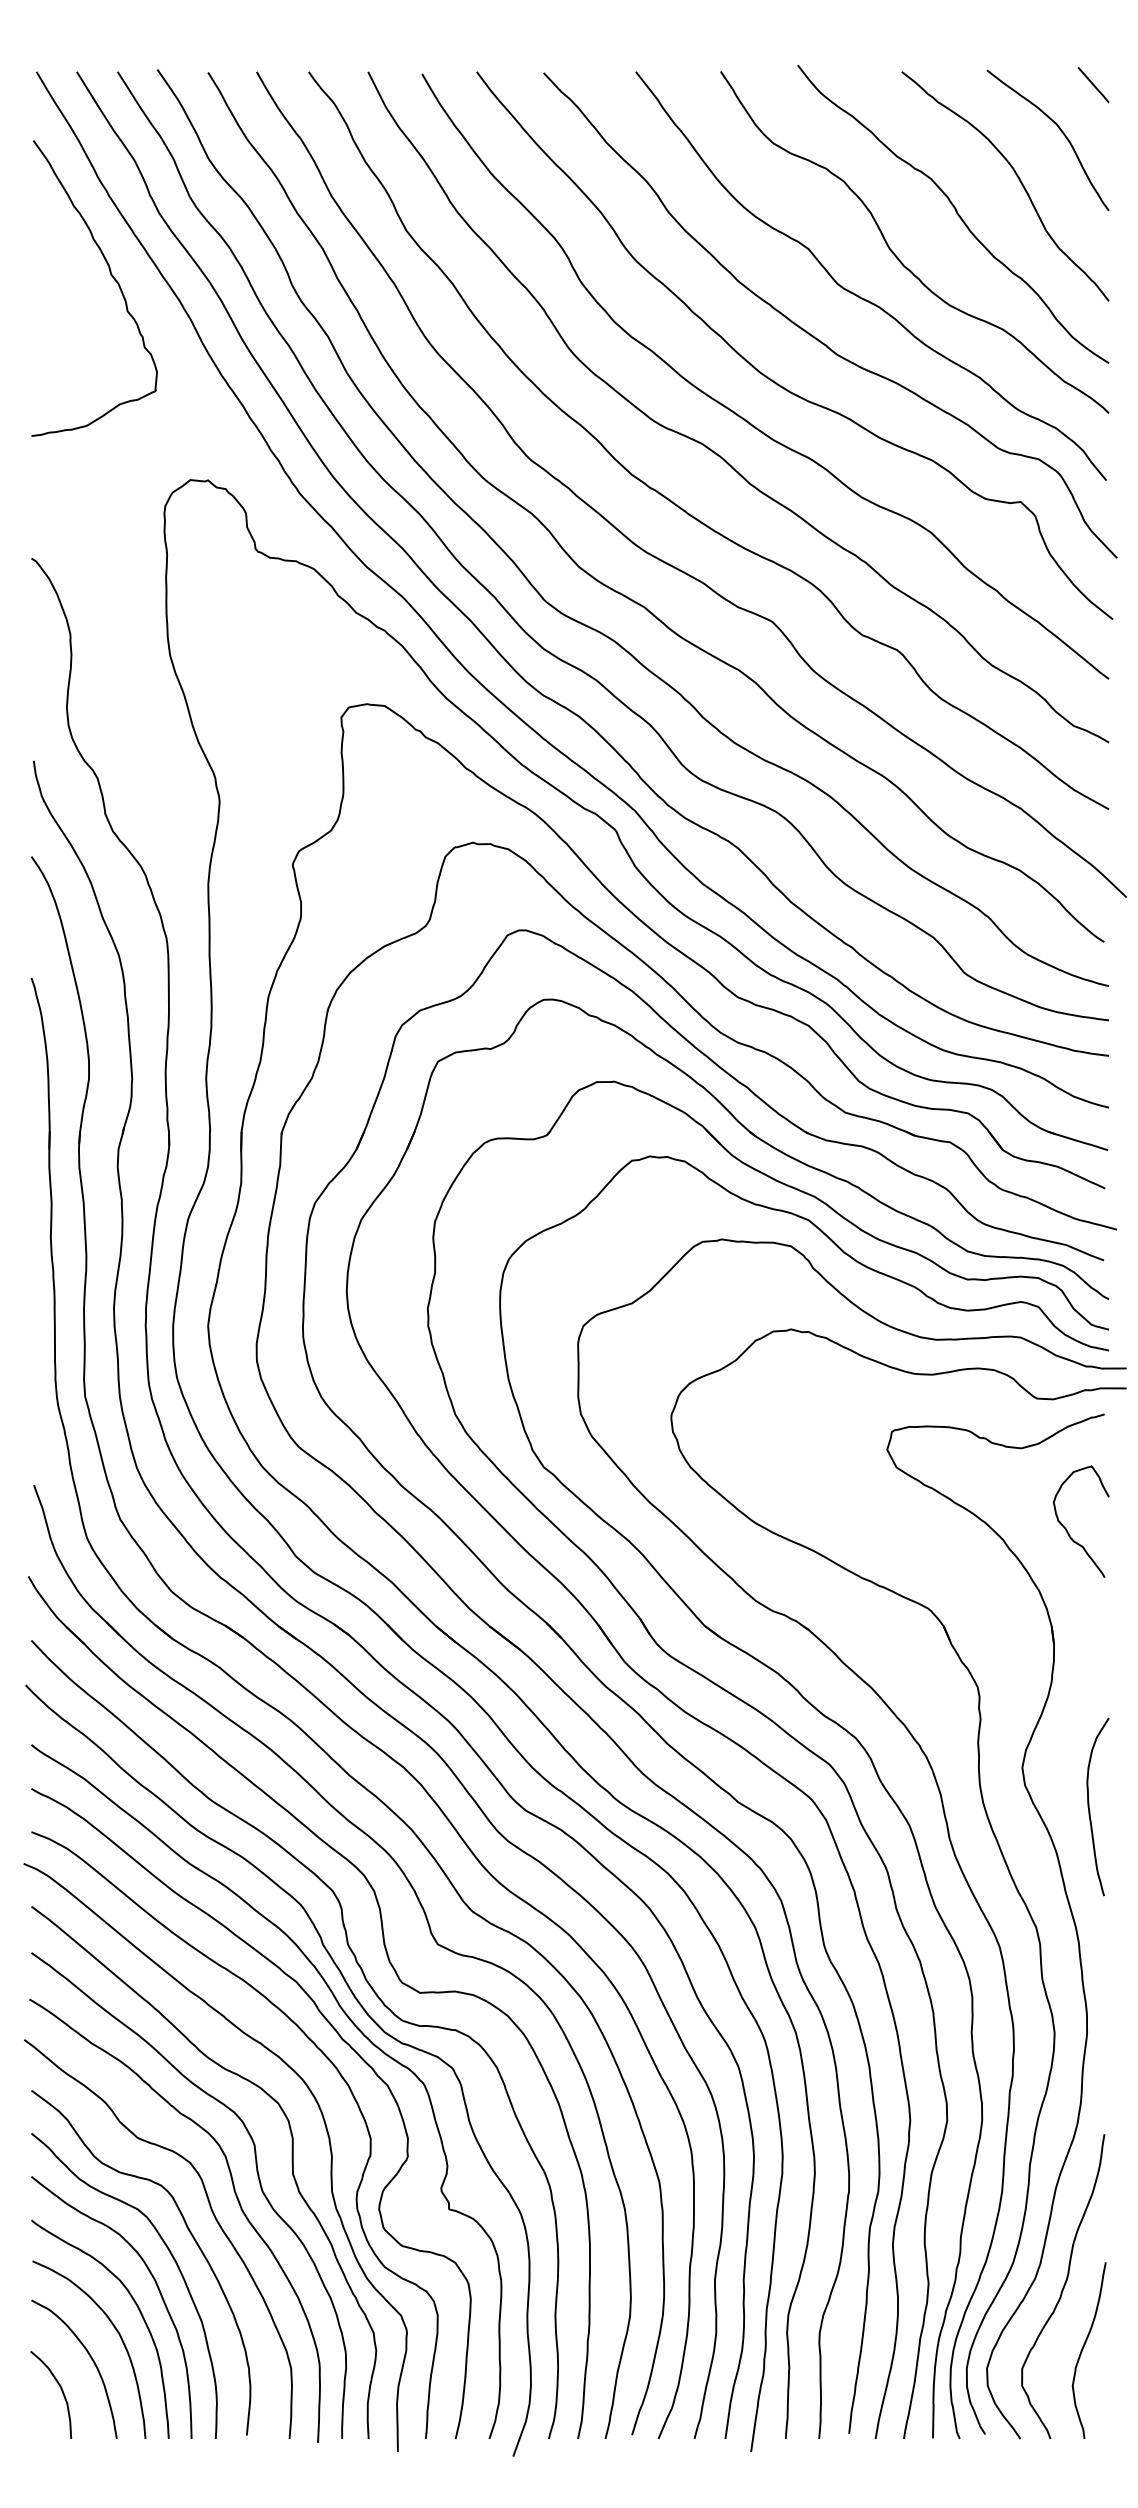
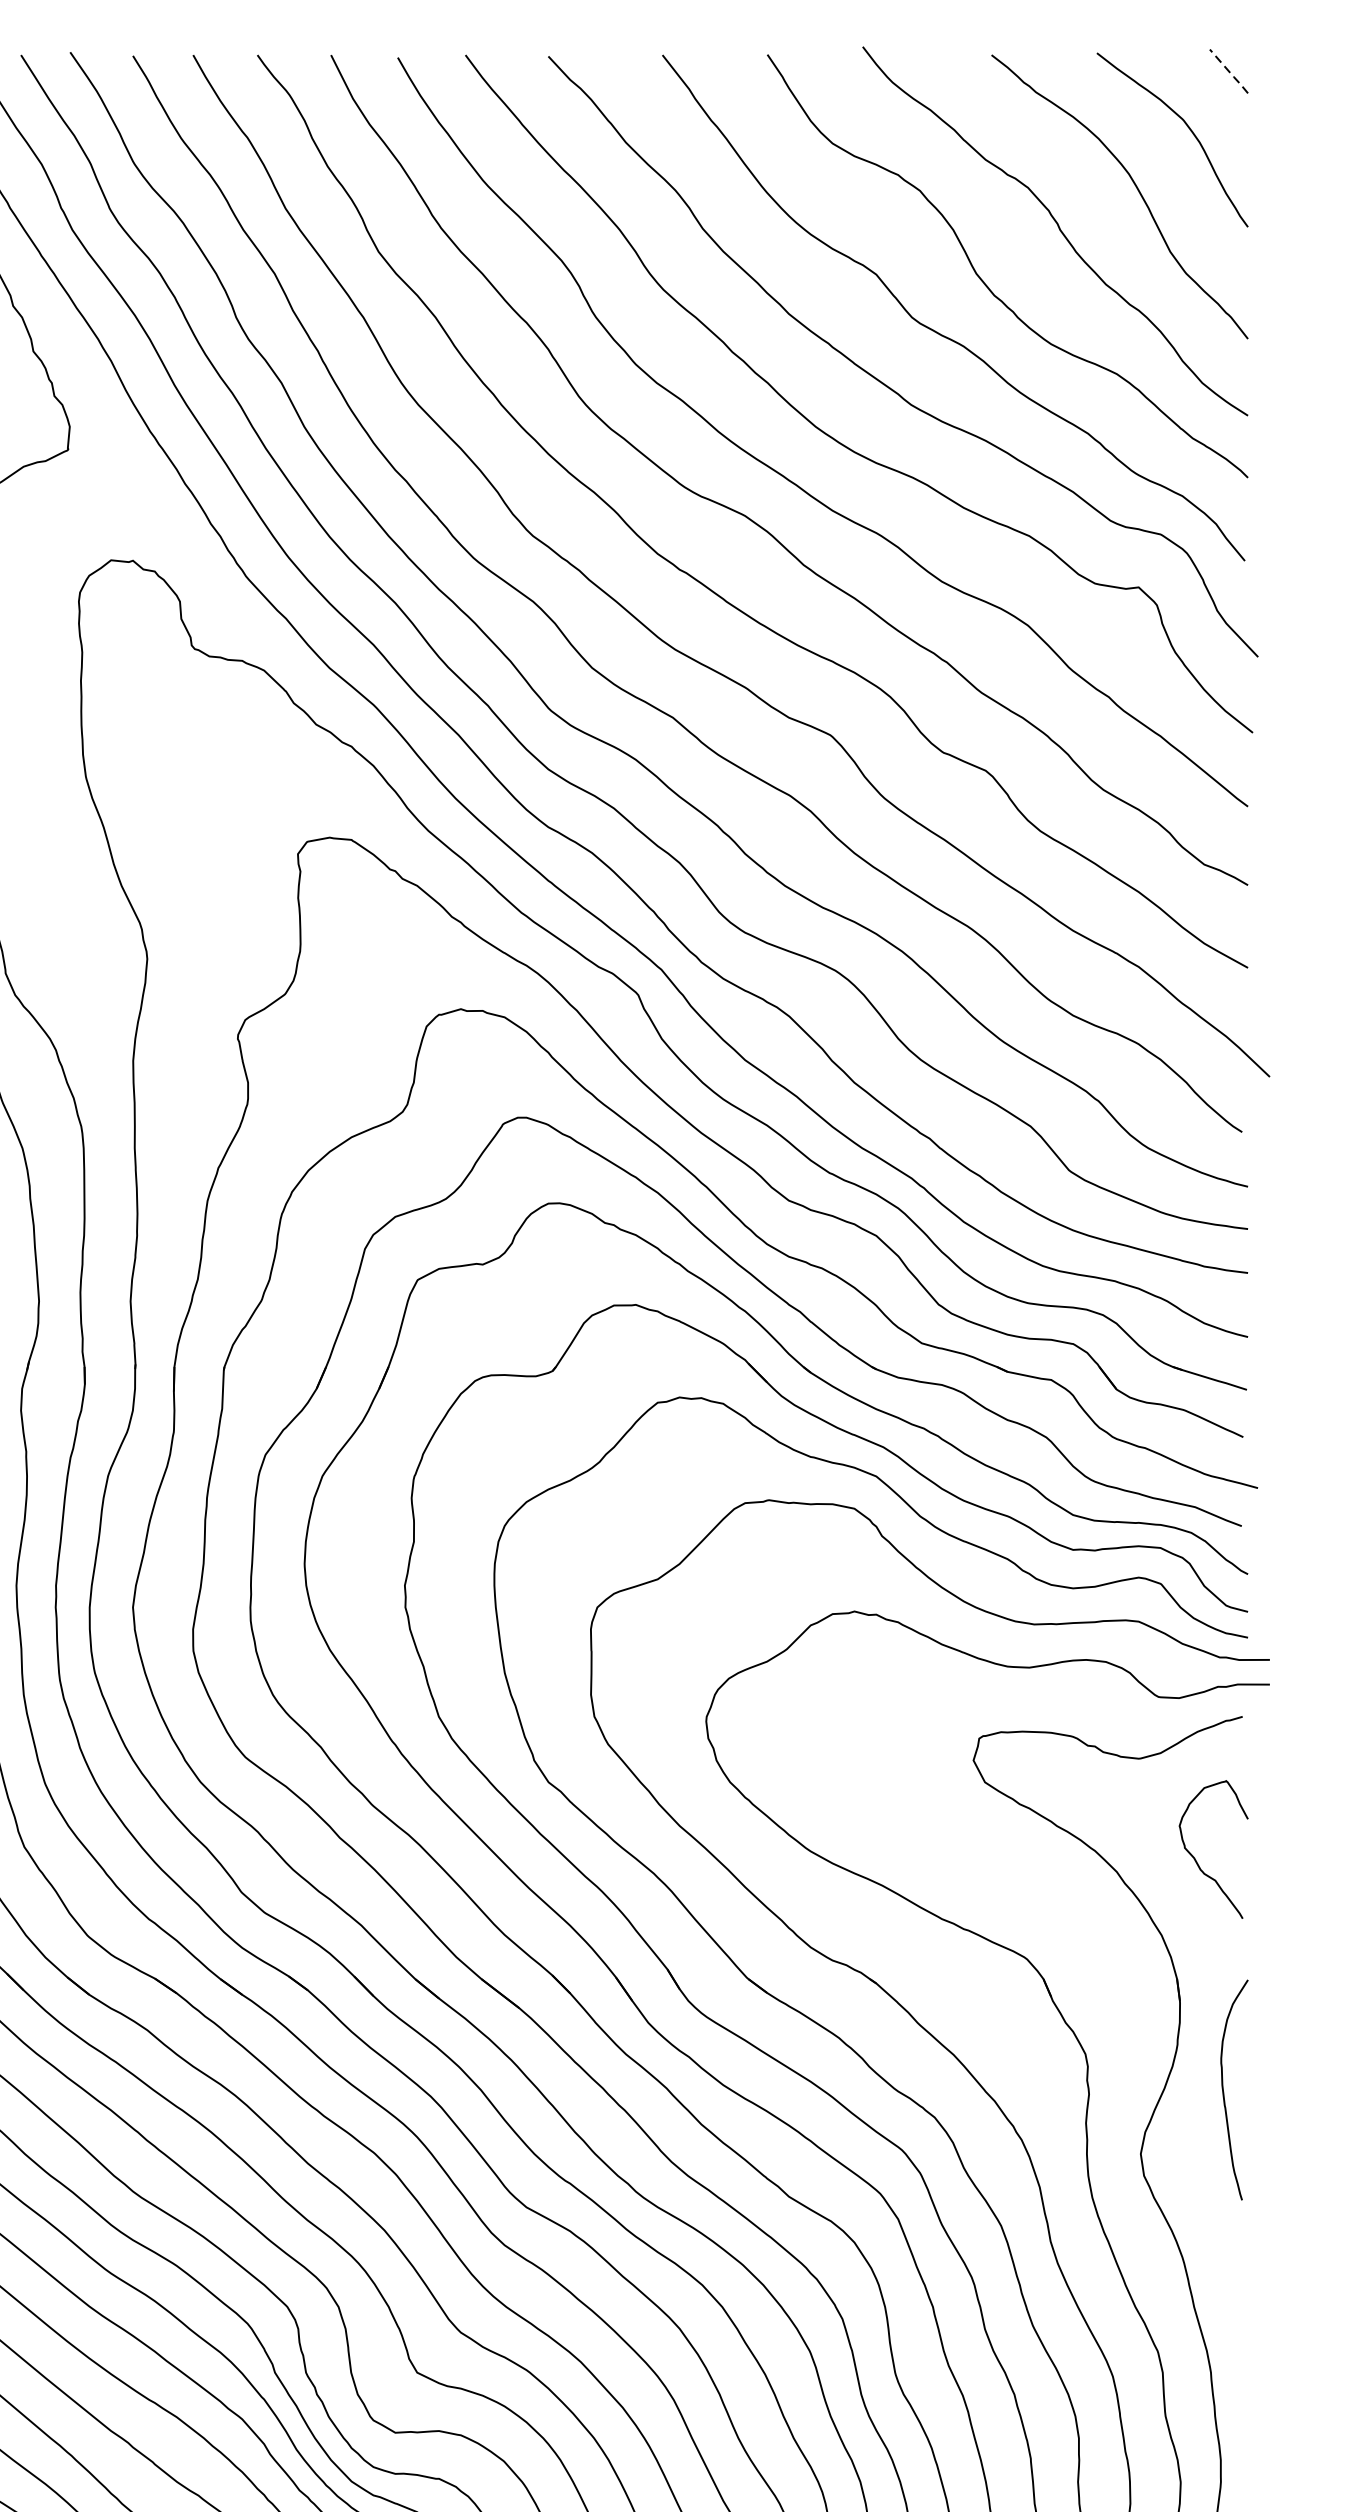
line: (1094, 85) -> (1230, 71), solid -> dashed
curve: (1089, 1806) -> (1223, 2089), moved

